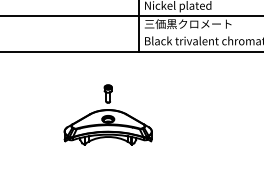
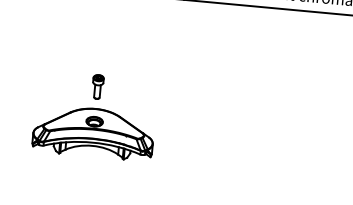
part: (107, 114) -> (94, 114), moved

